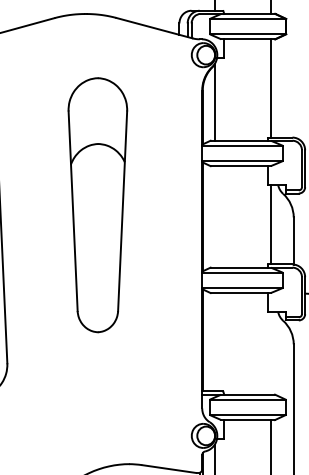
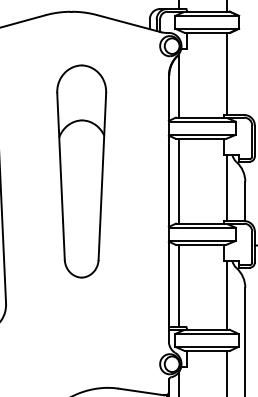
line: (214, 215) -> (179, 180), added
line: (214, 341) -> (179, 285), added
line: (271, 352) -> (226, 294), added

